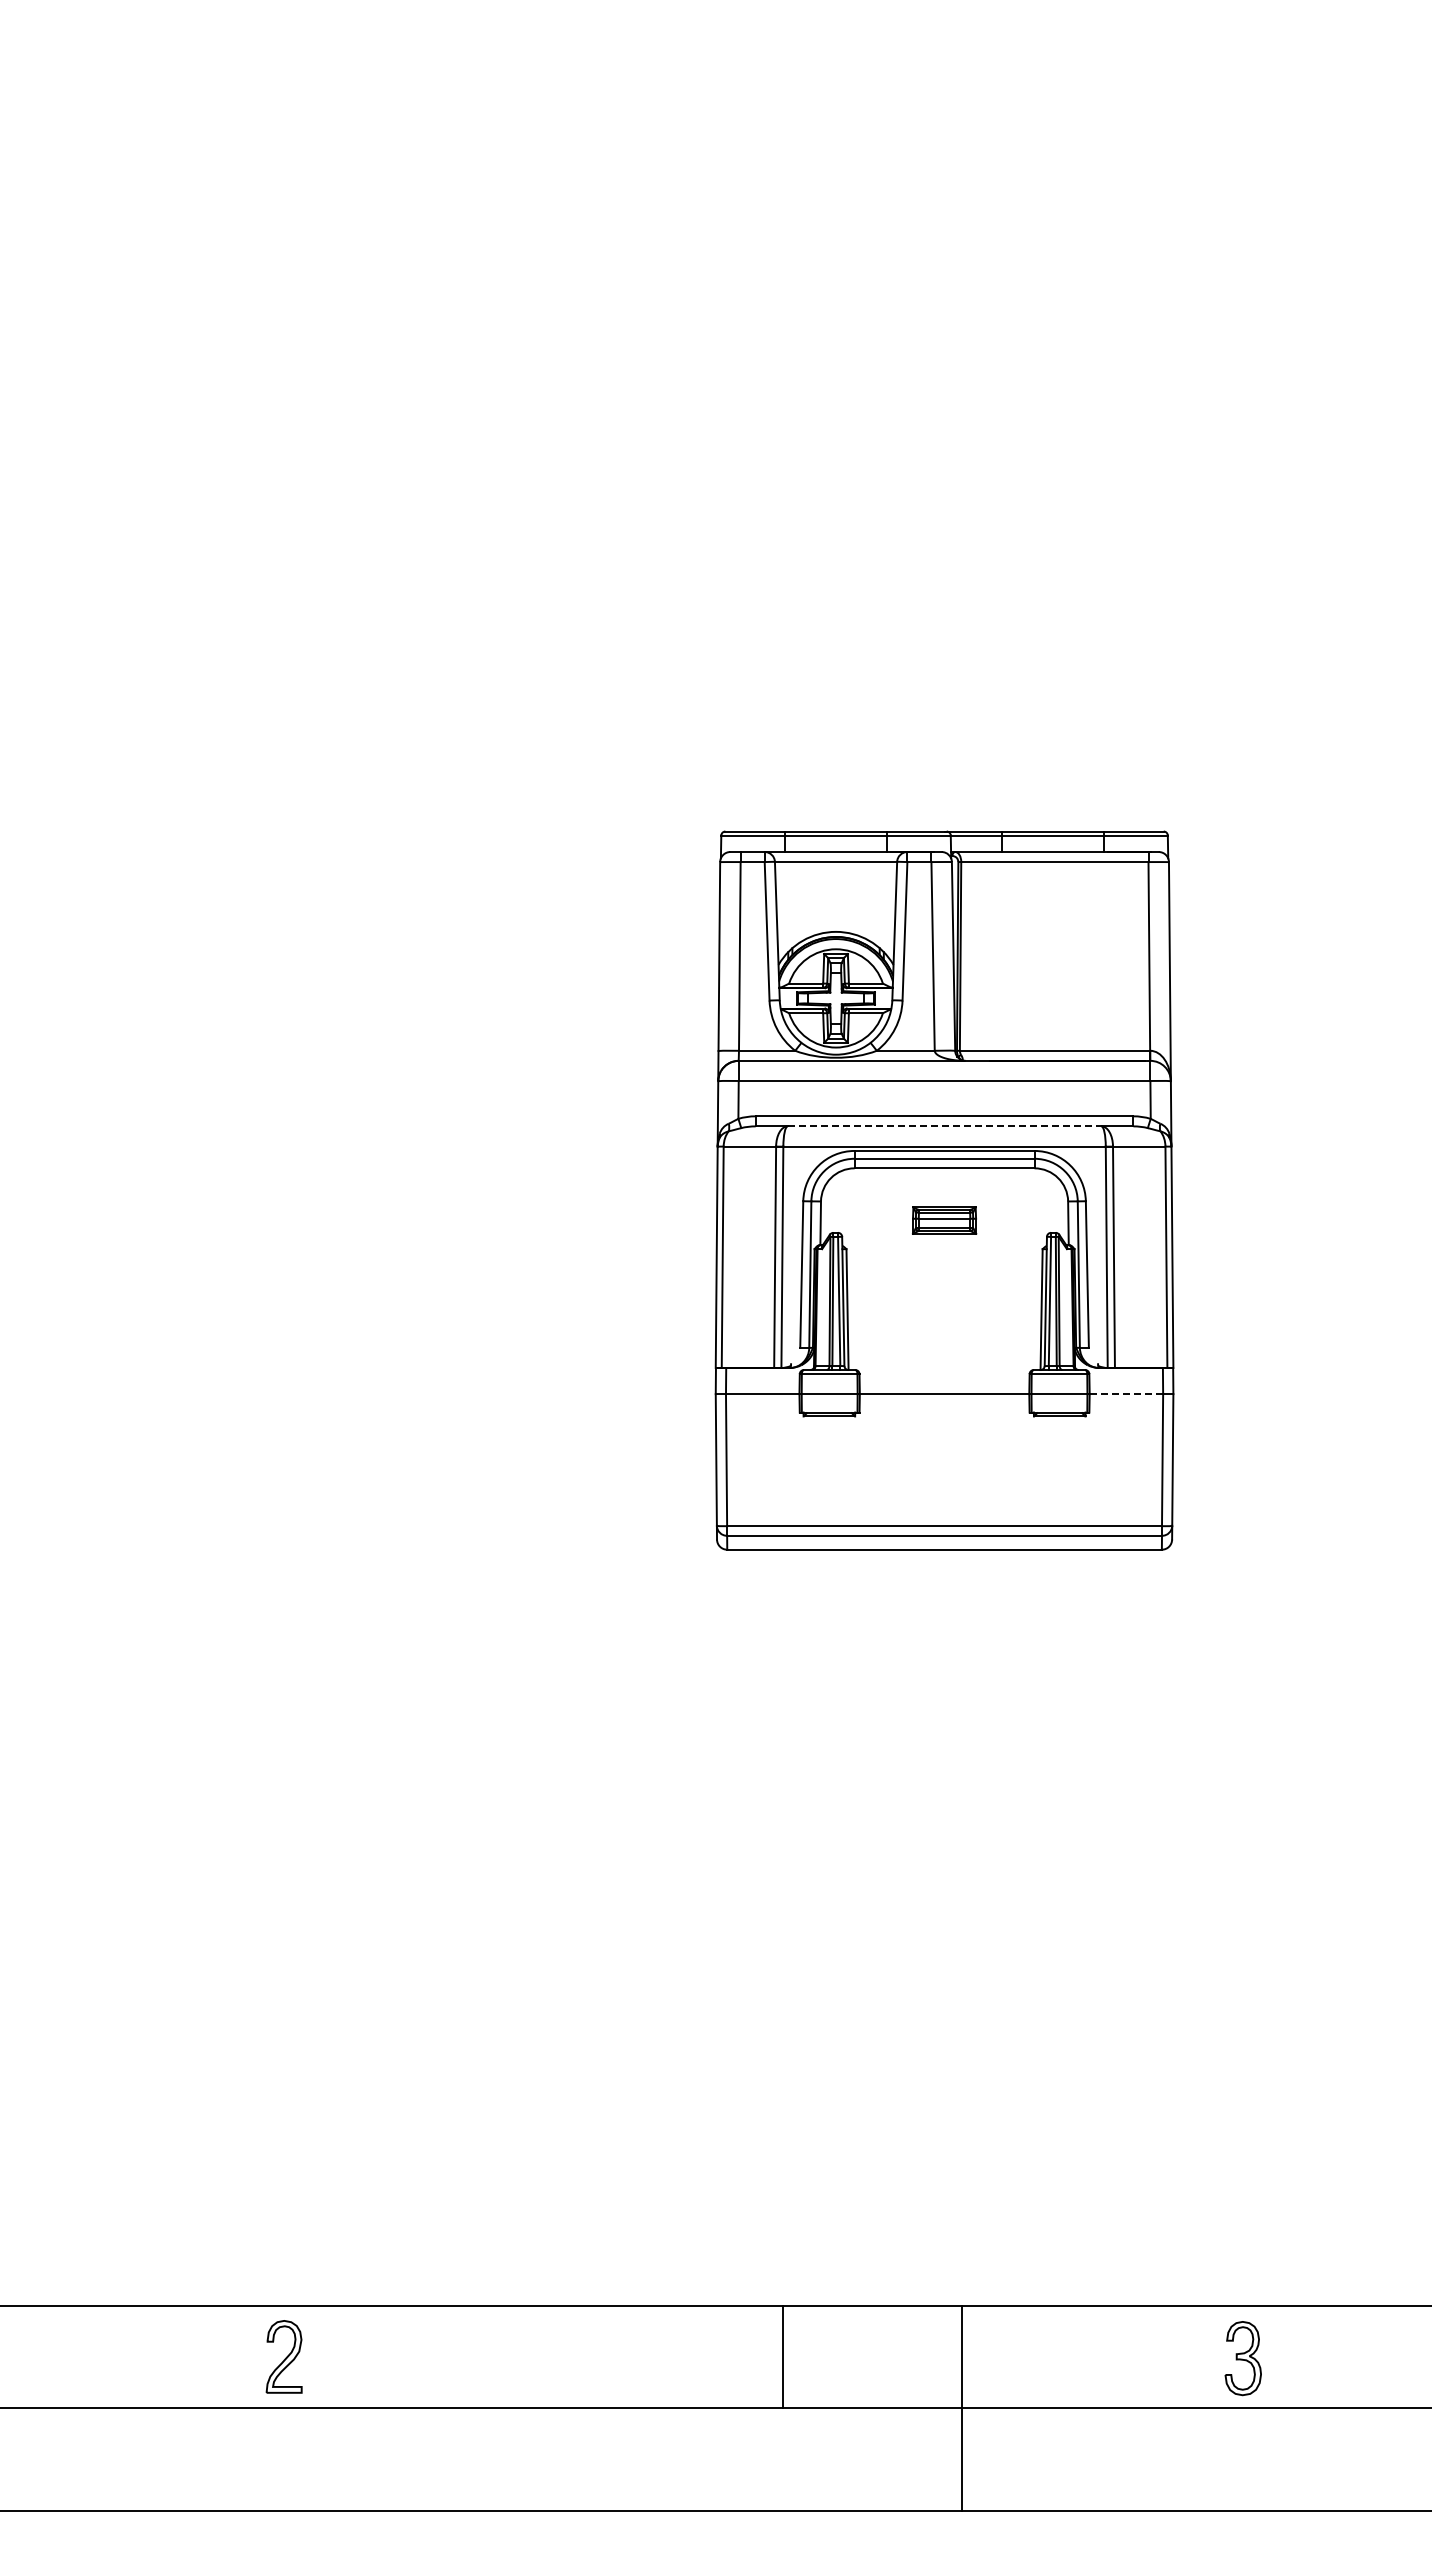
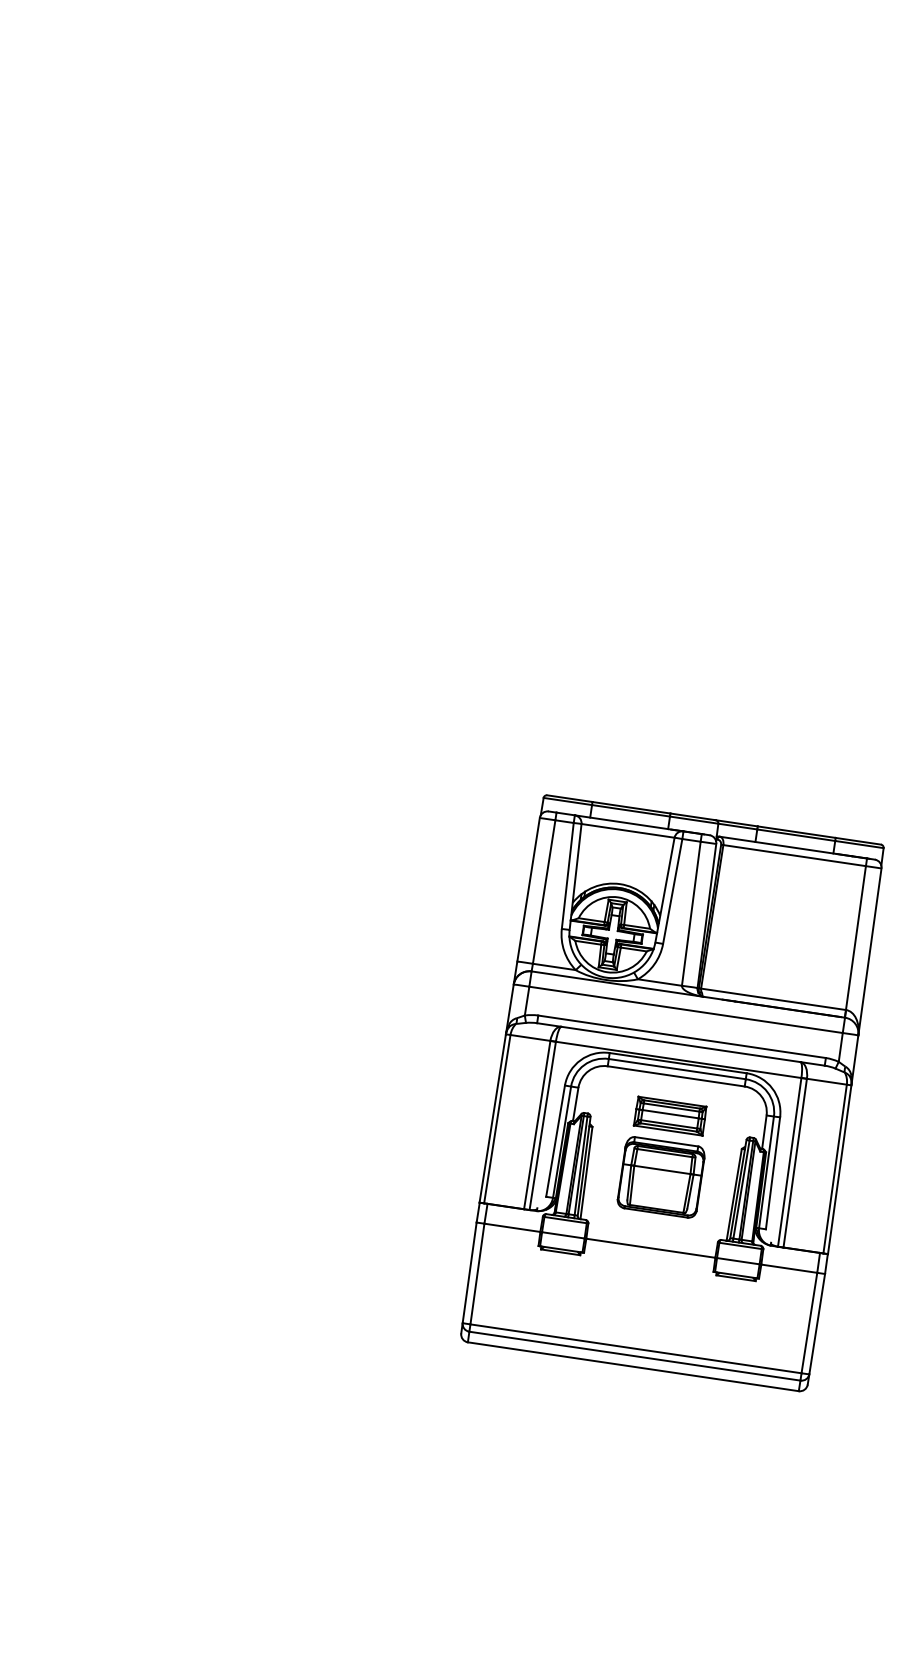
line: (944, 1126) -> (680, 1044), dashed -> solid
part: (944, 1220) -> (670, 1116), size x1.43
part: (944, 1300) -> (661, 1177), added
line: (1126, 1394) -> (789, 1269), dashed -> solid

